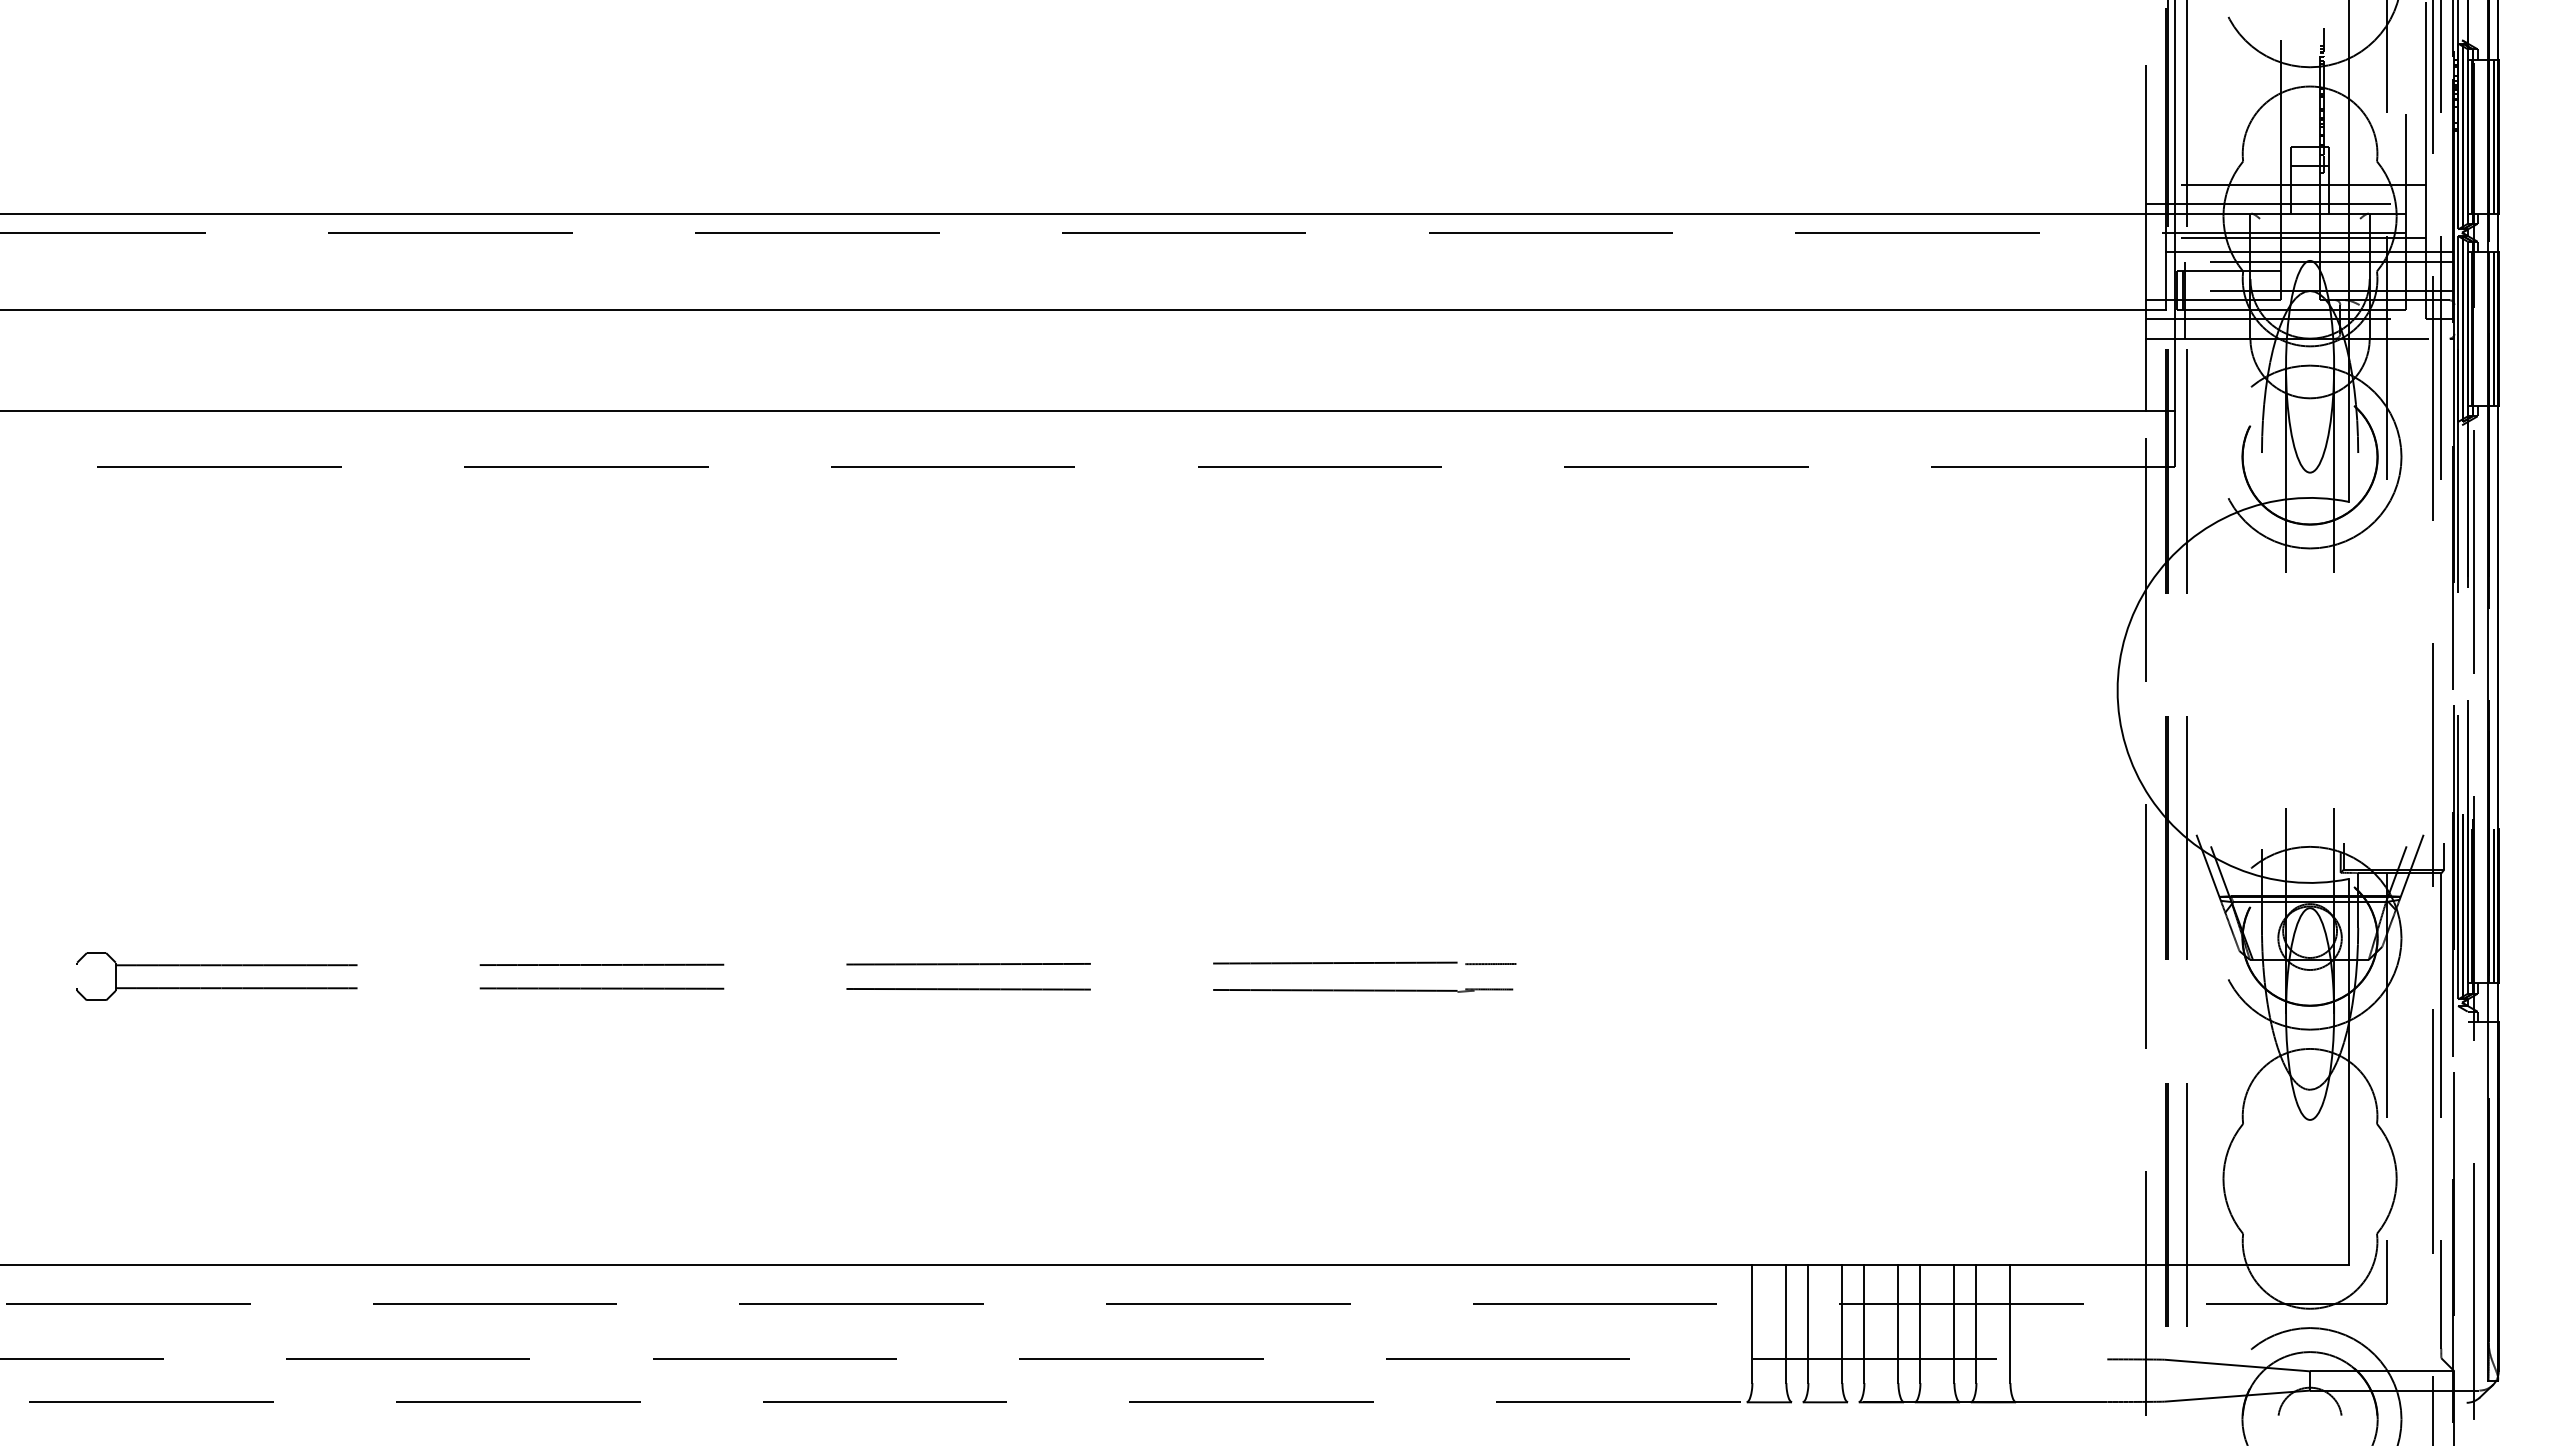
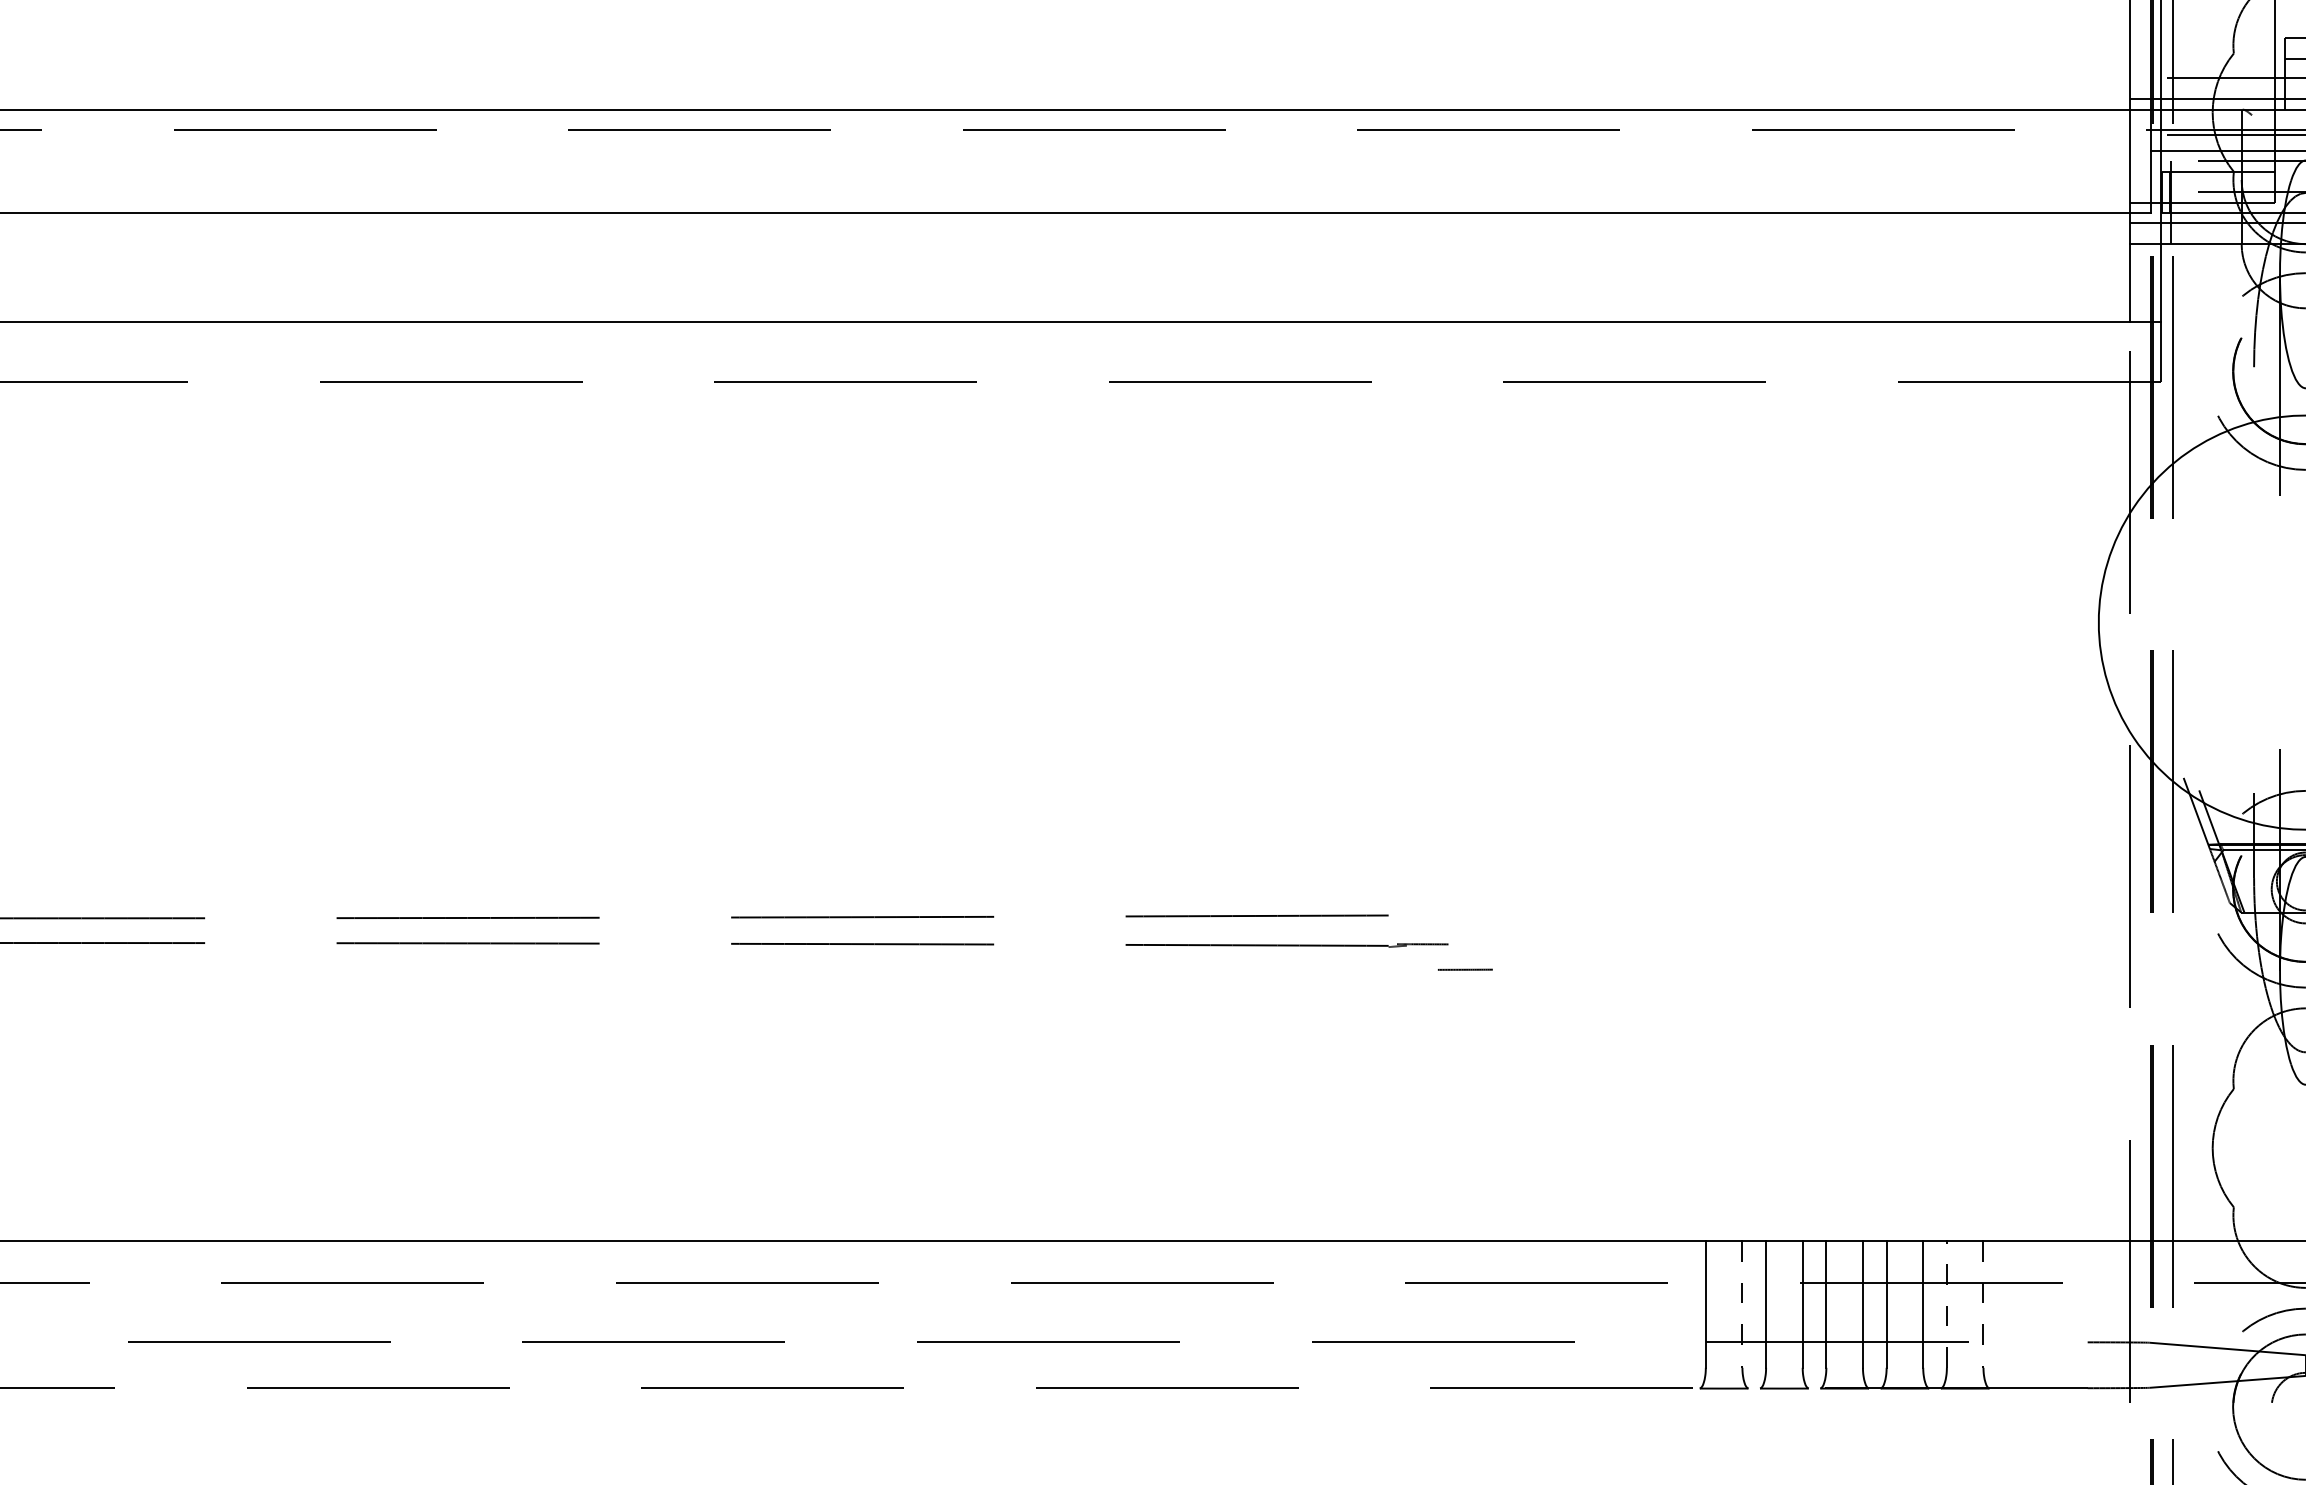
line: (1490, 964) -> (1464, 970), moved
line: (1786, 1324) -> (1742, 1304), solid -> dashed
line: (1976, 1324) -> (1946, 1304), solid -> dashed
line: (2010, 1324) -> (1983, 1304), solid -> dashed

